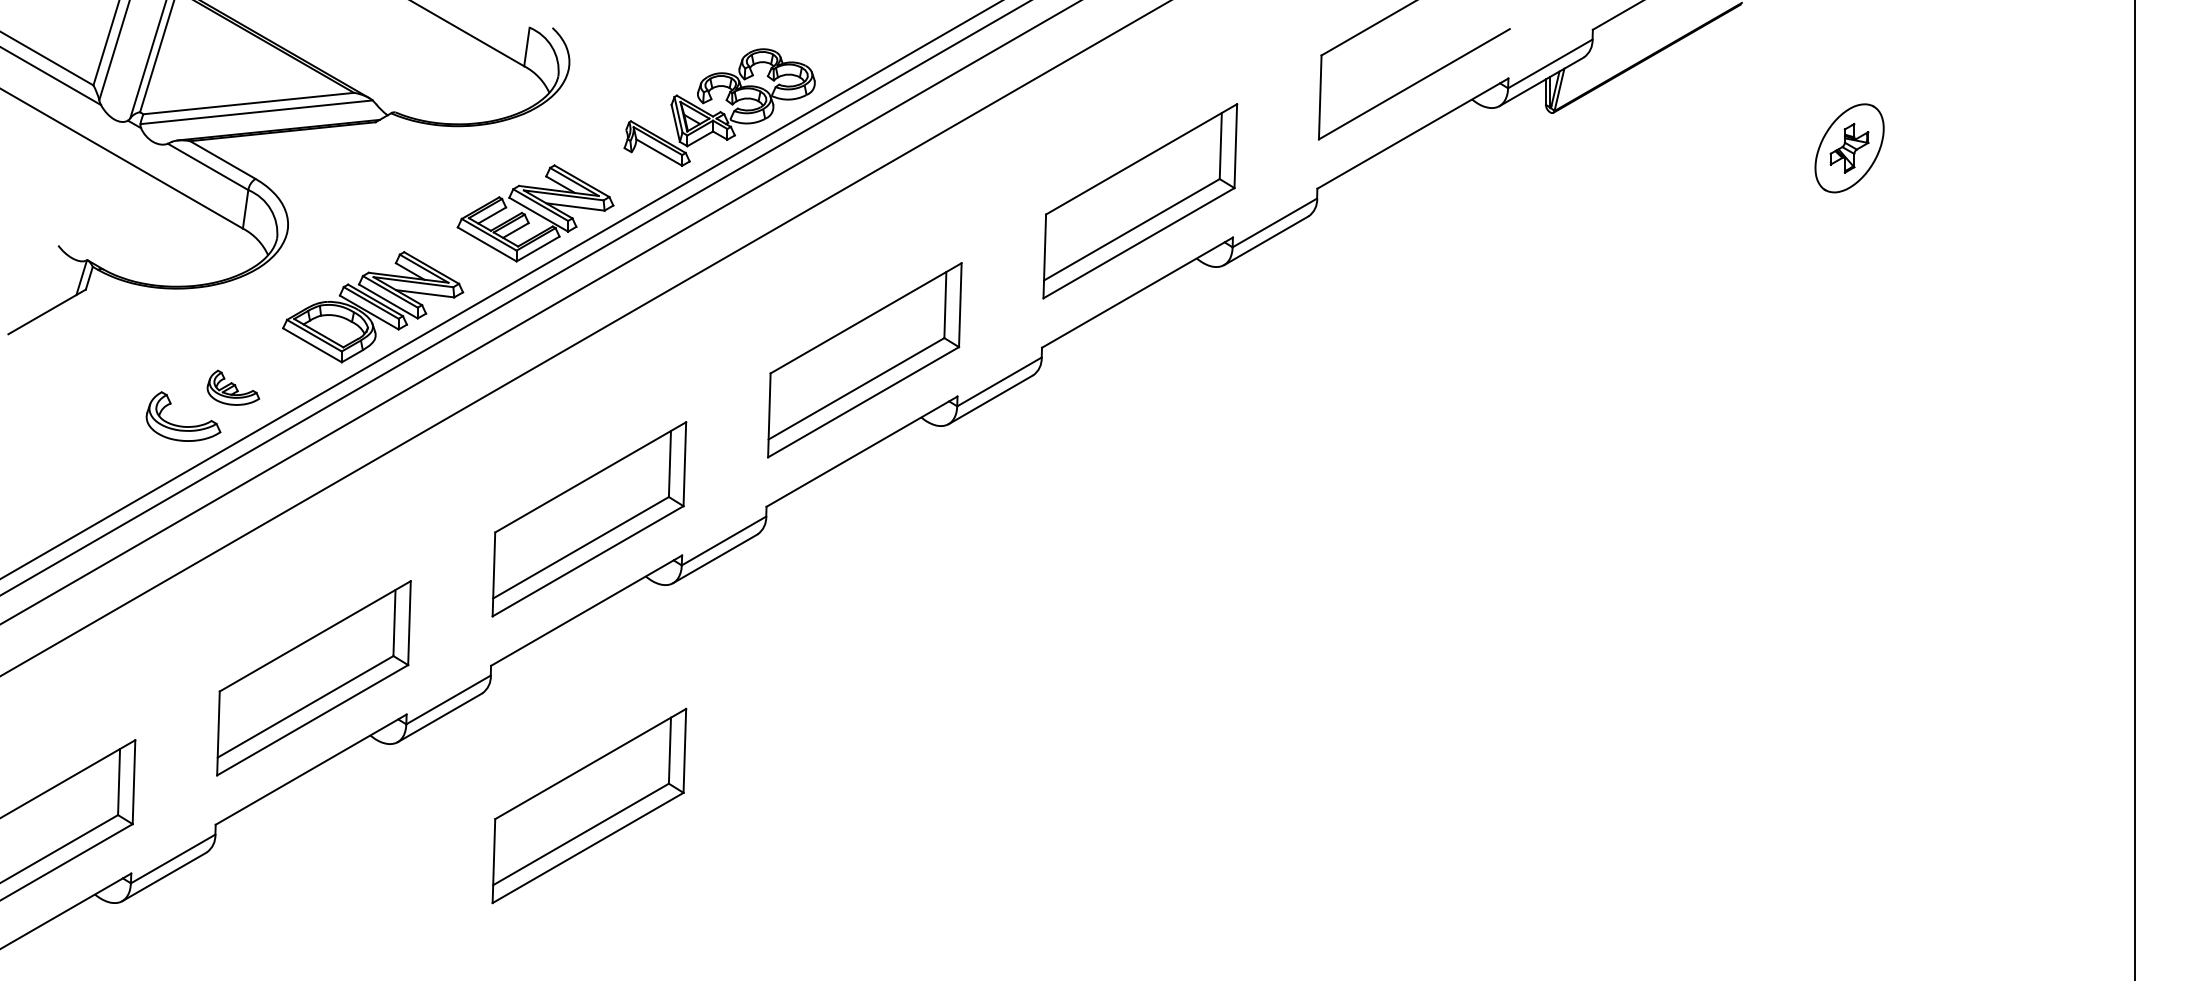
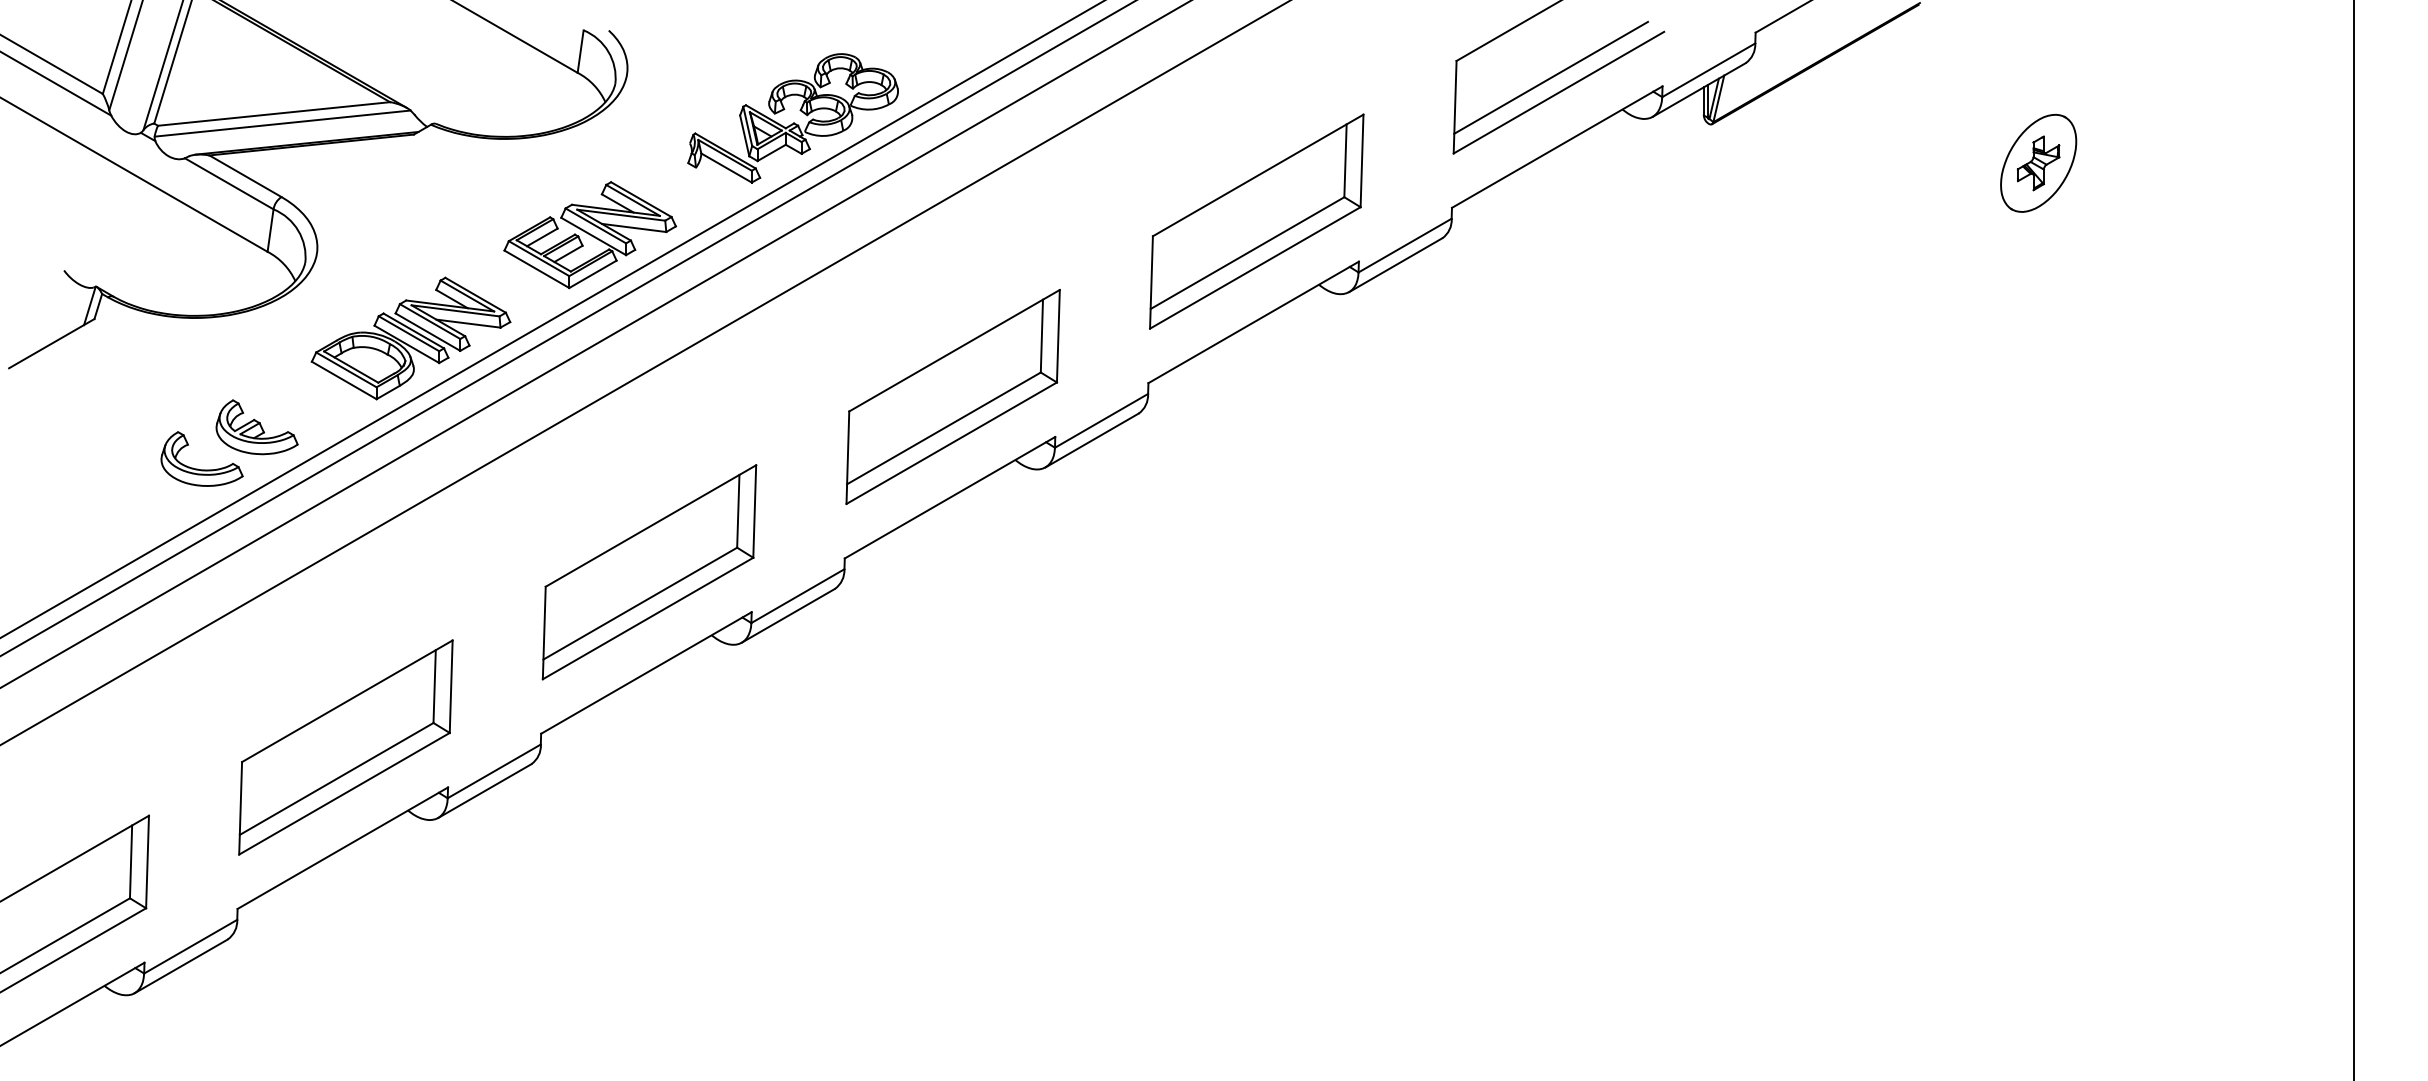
line: (1407, 70) -> (1551, 77), added
part: (232, 387) -> (256, 427), size x1.43
part: (589, 806) -> (649, 888), removed

